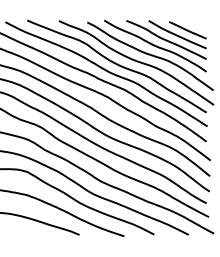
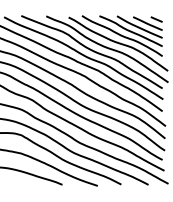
line: (198, 24) -> (156, 19), added

